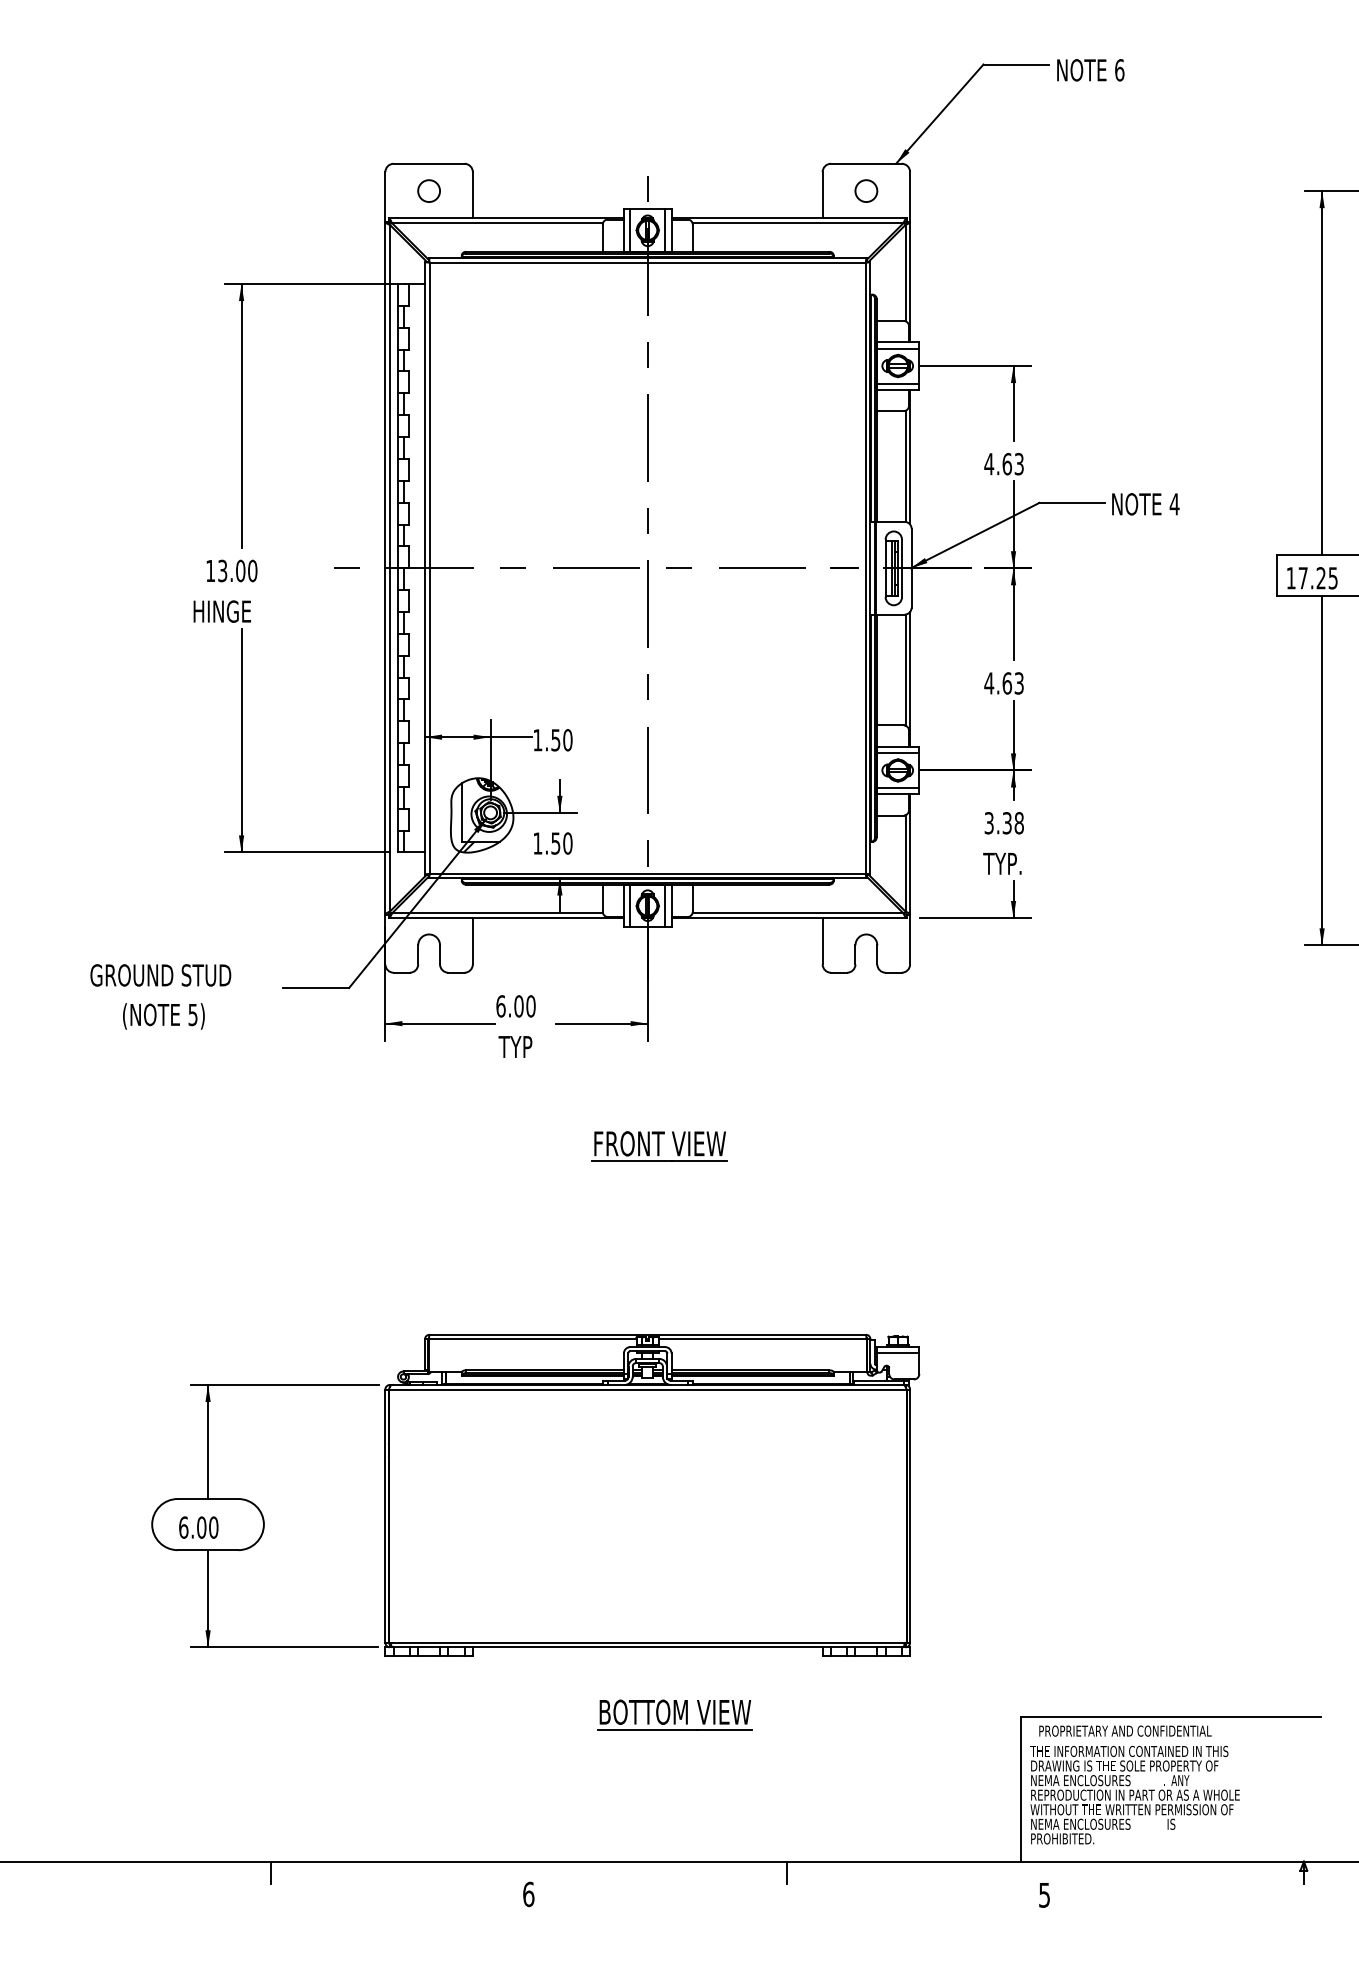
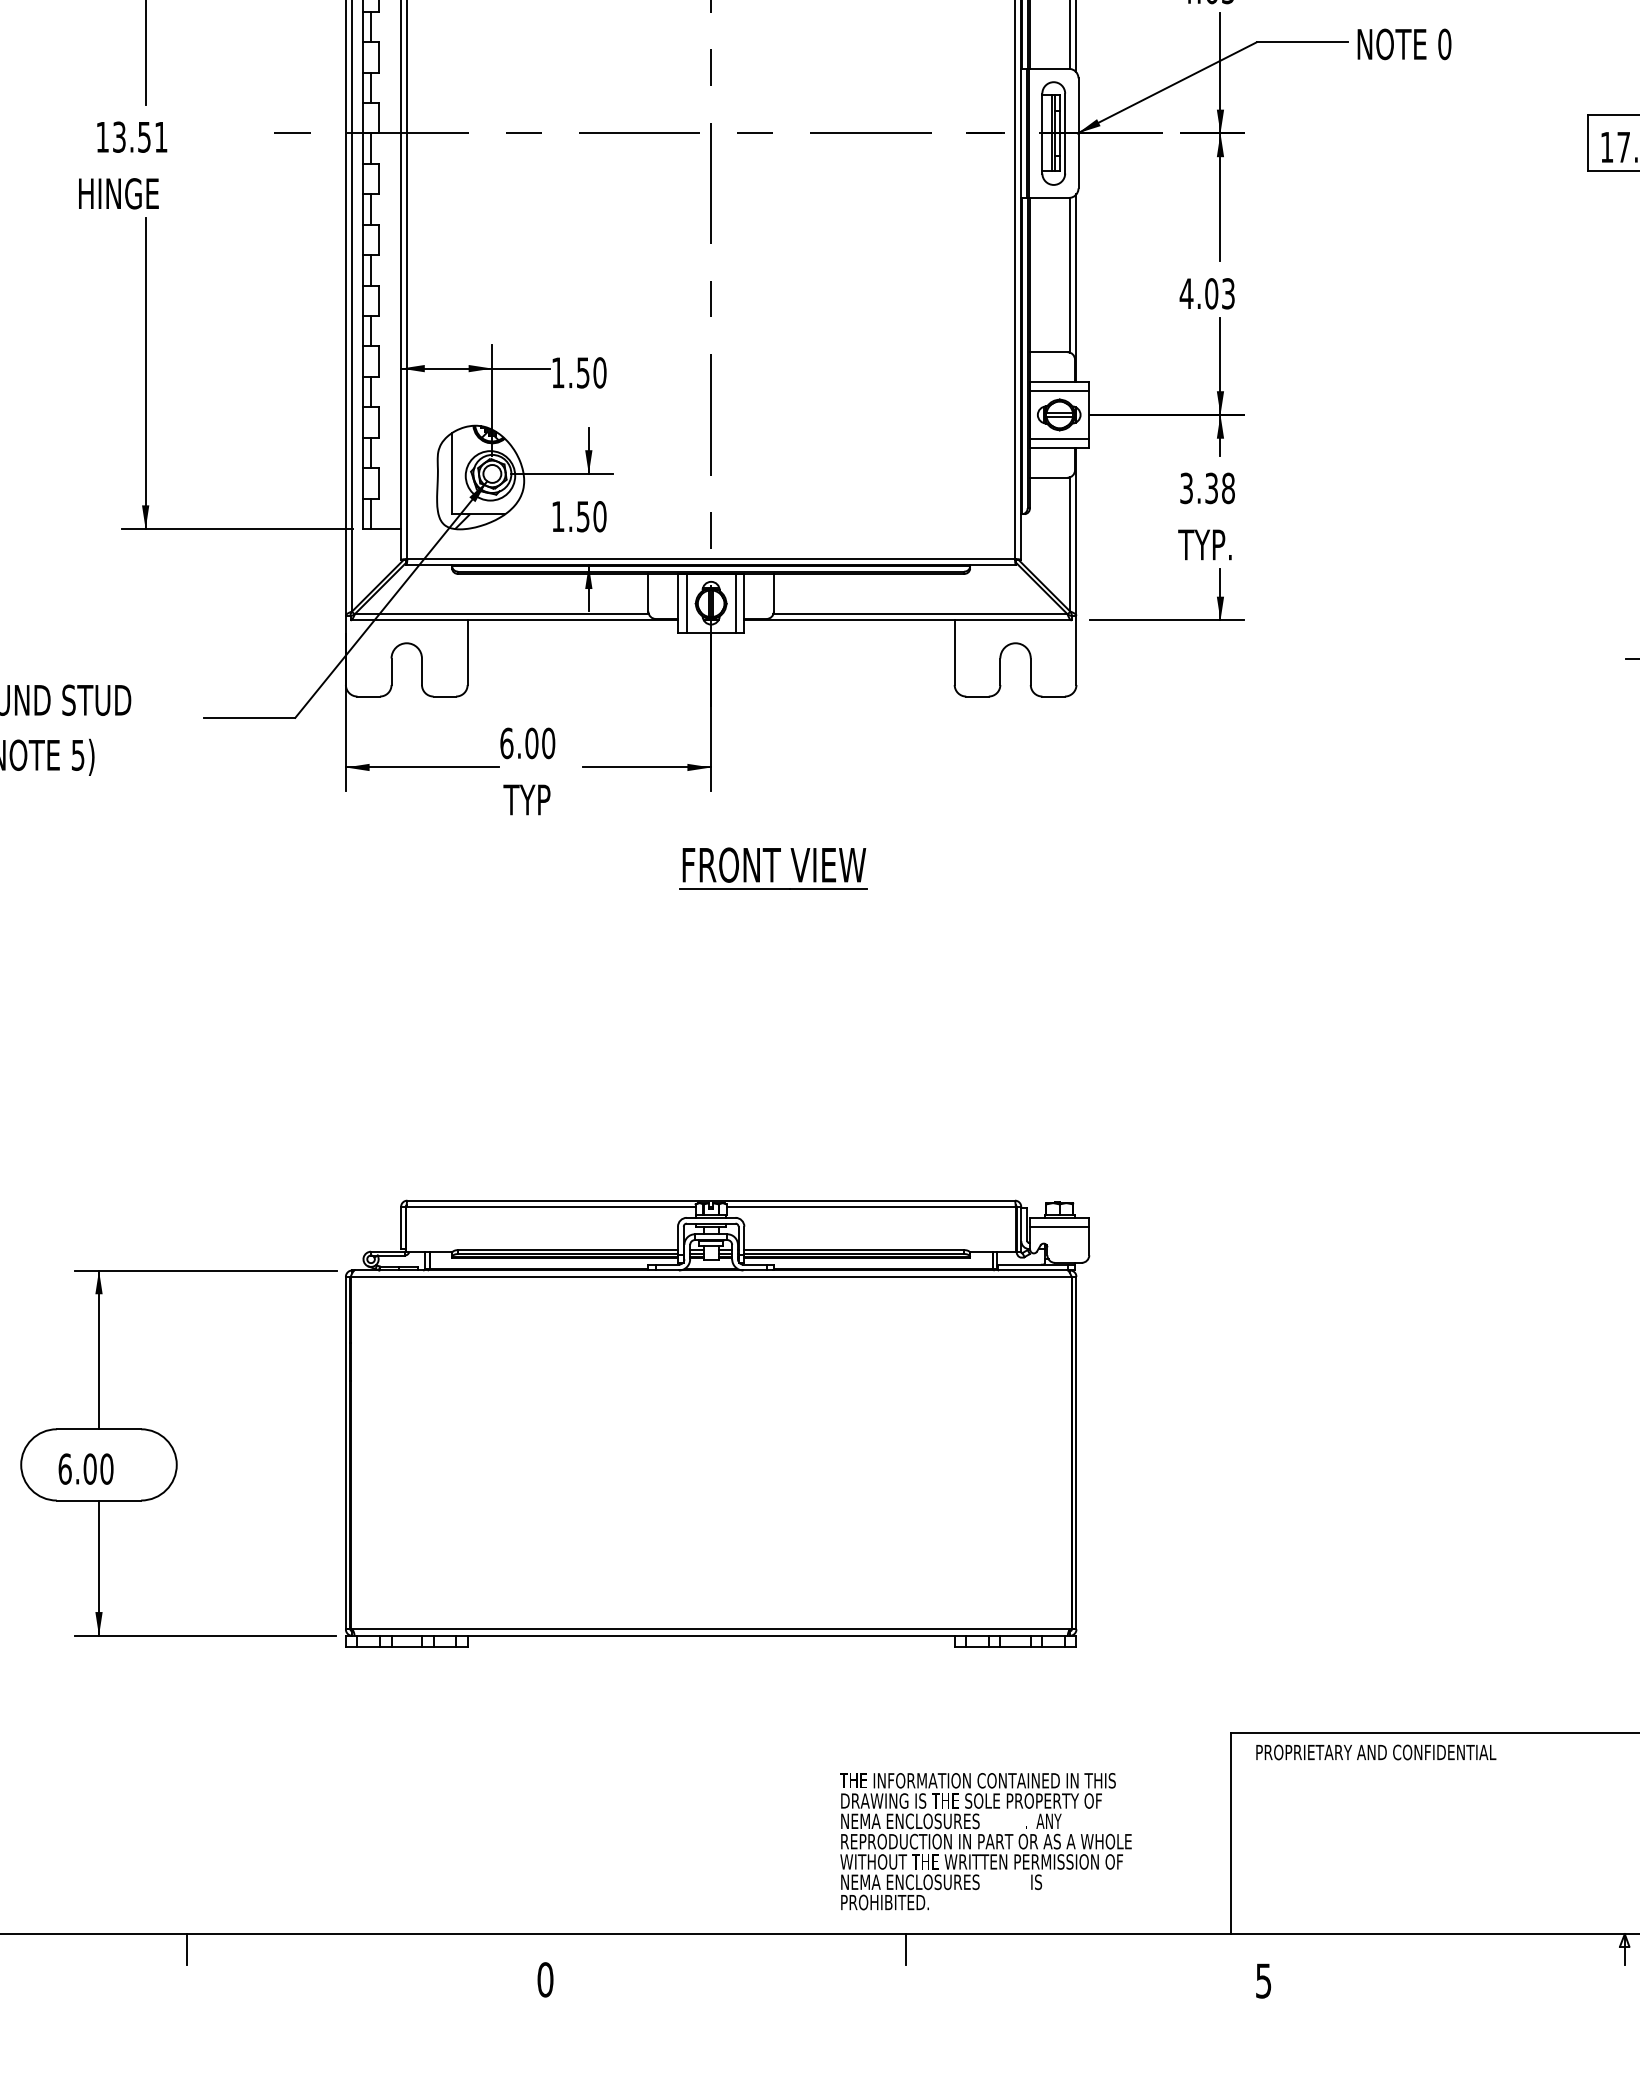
text: (1174, 504) -> (1444, 44), 4 -> 0
text: (246, 570) -> (152, 136), 13.00 -> 13.51
text: (1007, 683) -> (1212, 293), 4.63 -> 4.03
part: (659, 1146) -> (773, 868), moved
part: (674, 1714) -> (748, 1729), removed
text: (1134, 1794) -> (985, 1840), moved
text: (528, 1893) -> (545, 1978), 6 -> 0

